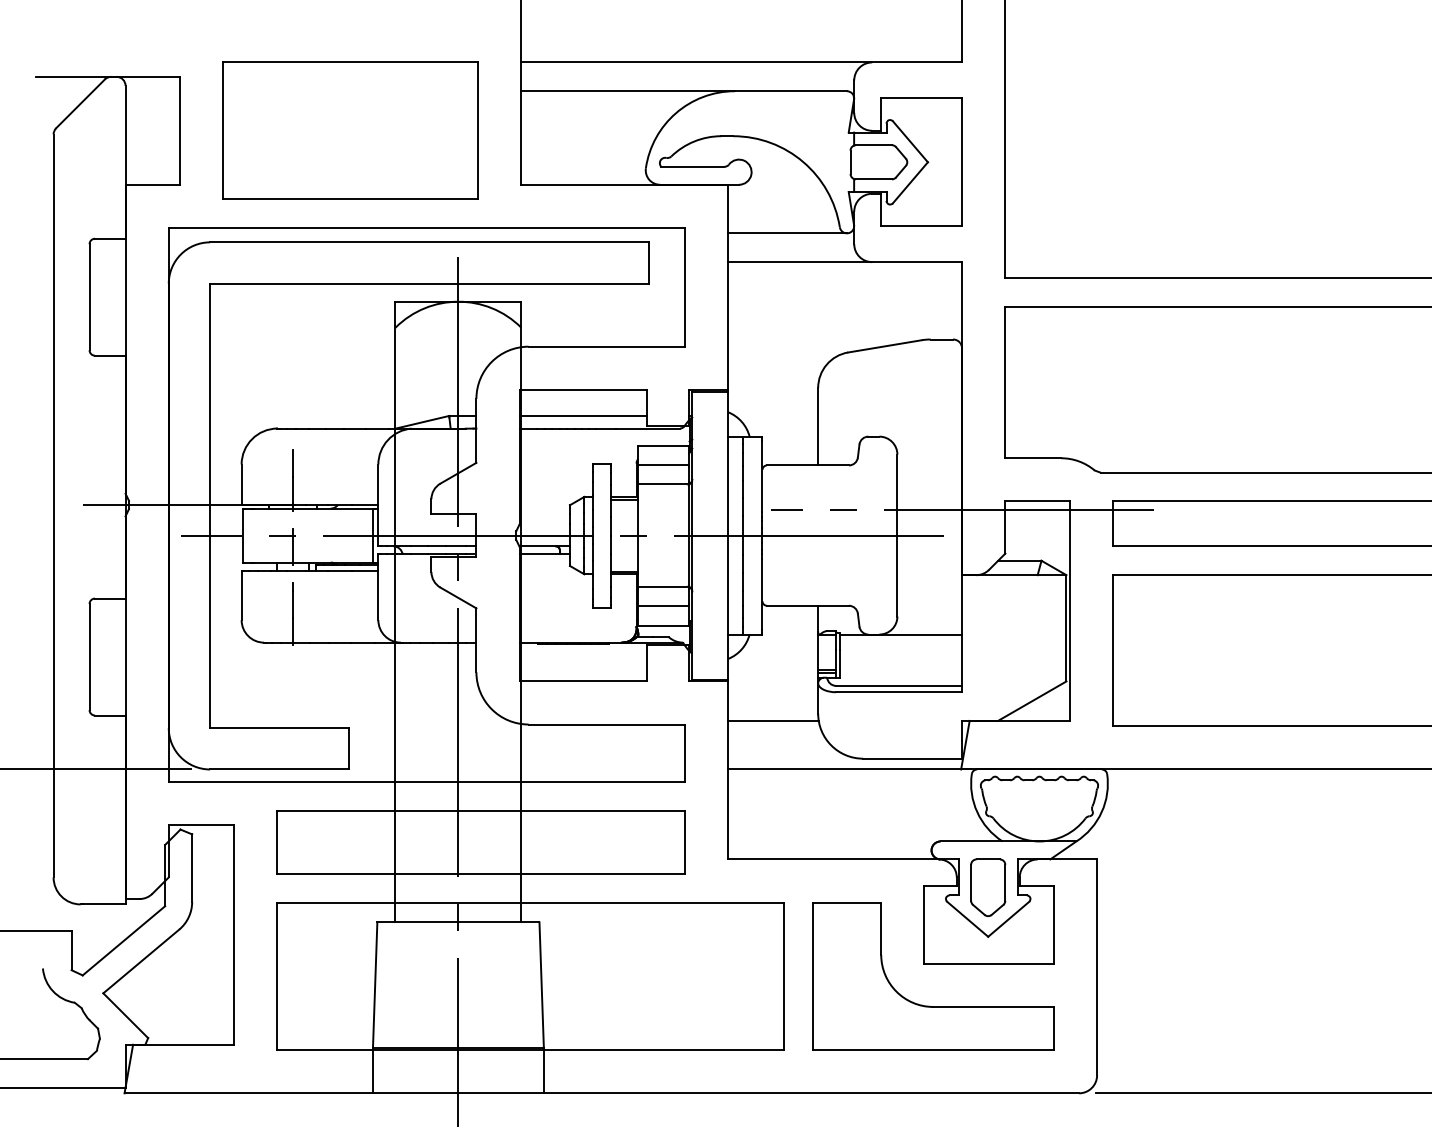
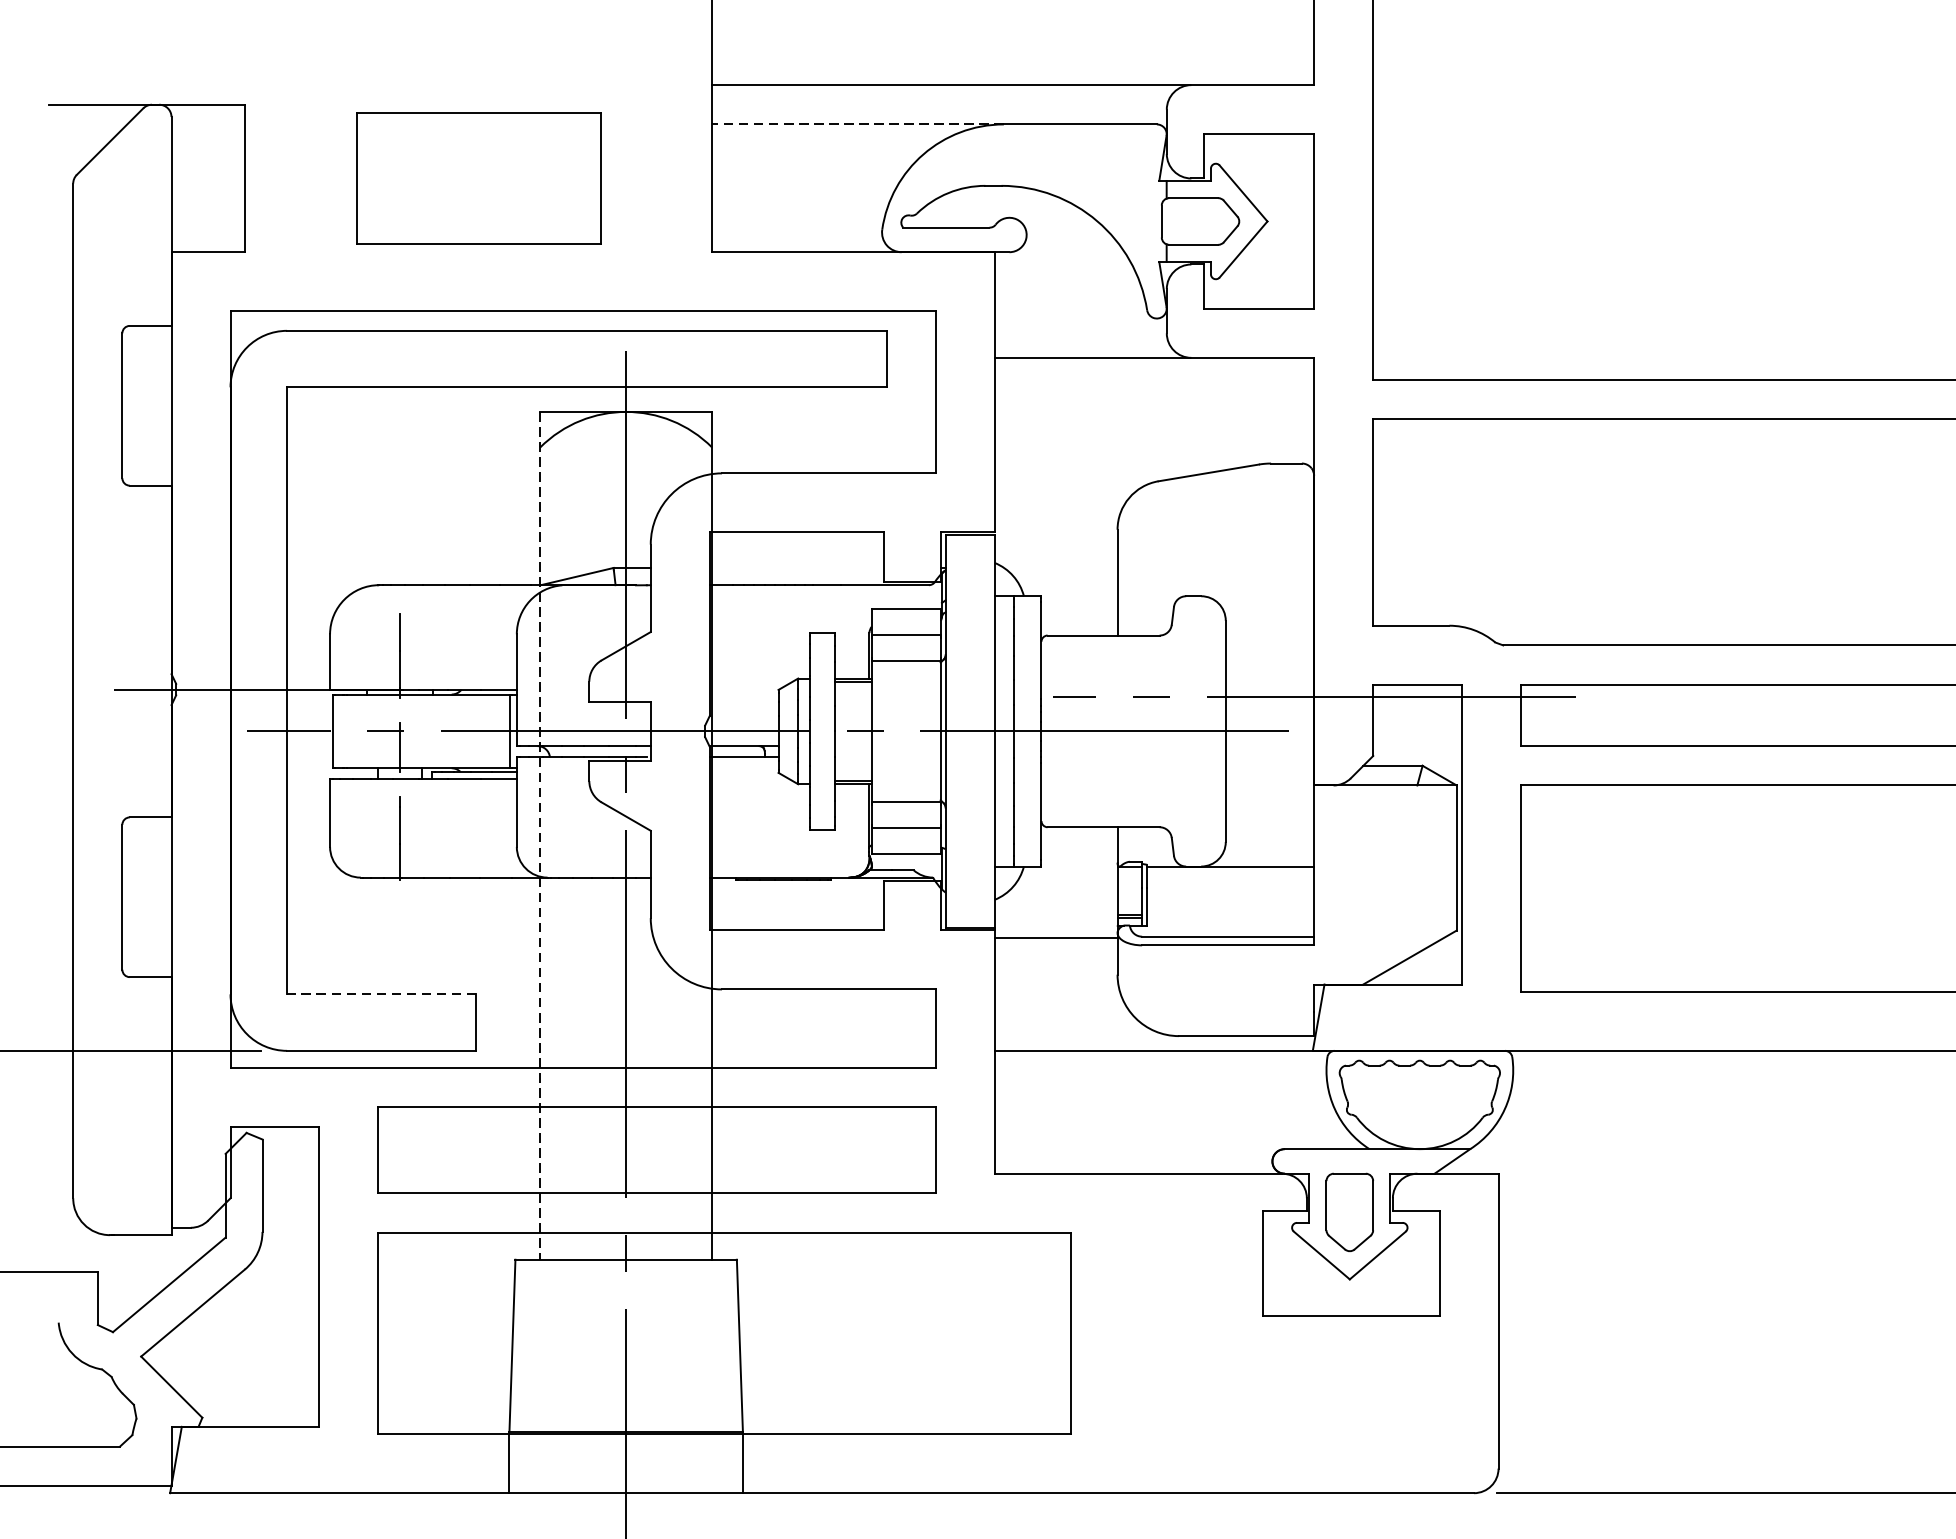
line: (628, 91) -> (858, 124), solid -> dashed
part: (350, 130) -> (478, 178), size x0.7
line: (787, 233) -> (1075, 318), removed
line: (583, 415) -> (797, 567), removed
line: (395, 612) -> (540, 836), solid -> dashed
line: (773, 720) -> (1056, 937), moved
line: (278, 728) -> (380, 994), solid -> dashed
part: (929, 1005) -> (1269, 1373), removed

